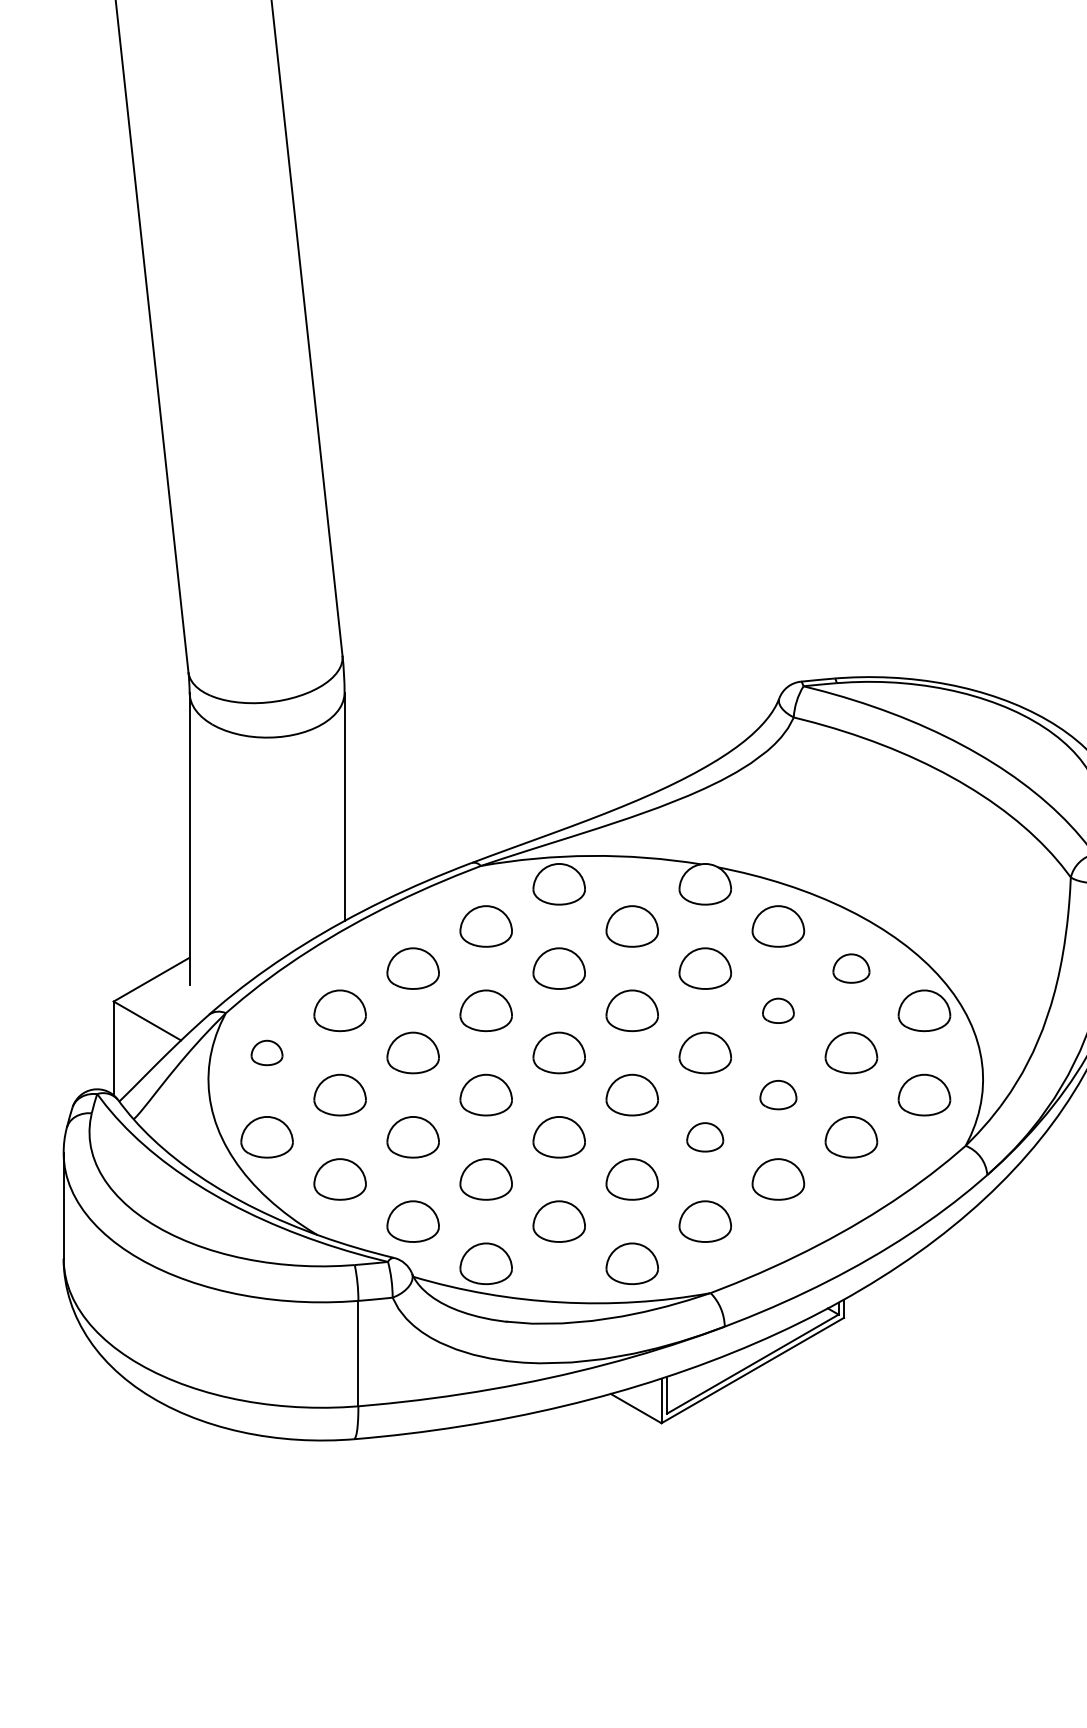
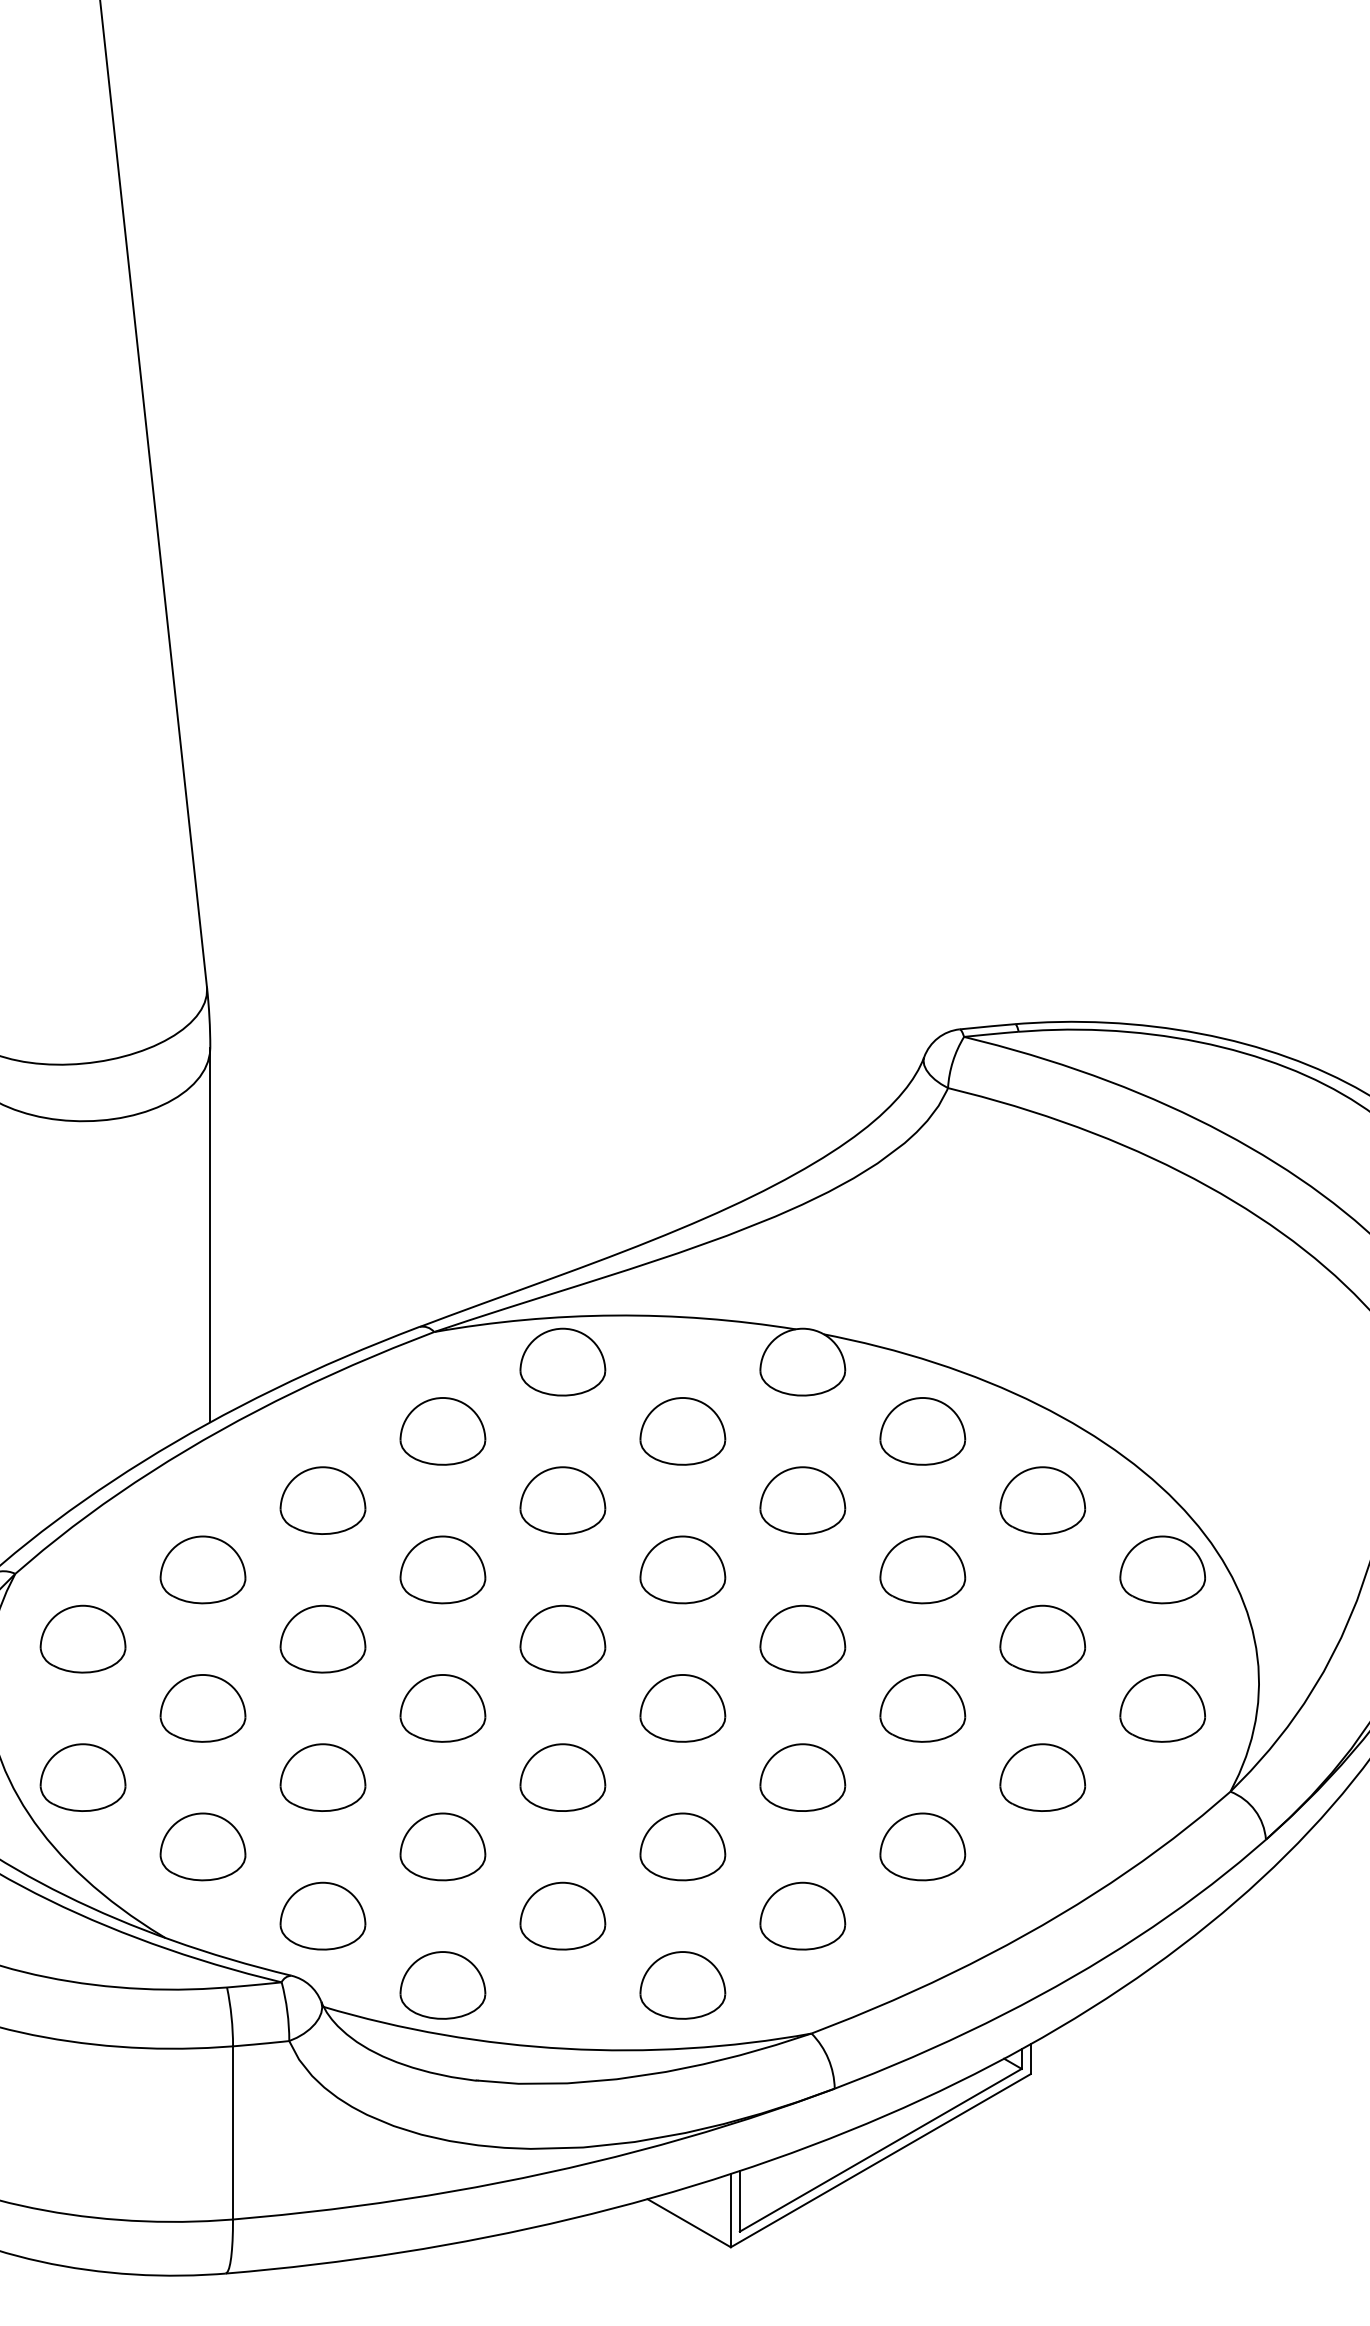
part: (851, 968) -> (1042, 1500), size x1.43
part: (778, 1010) -> (922, 1569), size x1.67
part: (266, 1052) -> (82, 1638), size x1.67
part: (778, 1094) -> (922, 1707), size x1.43
part: (704, 1137) -> (801, 1777), size x1.43

